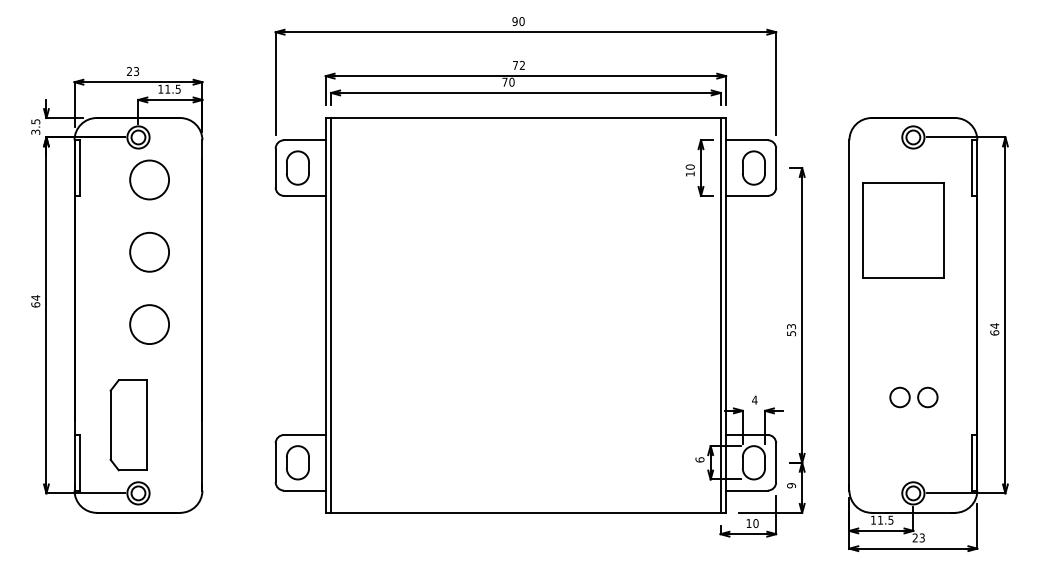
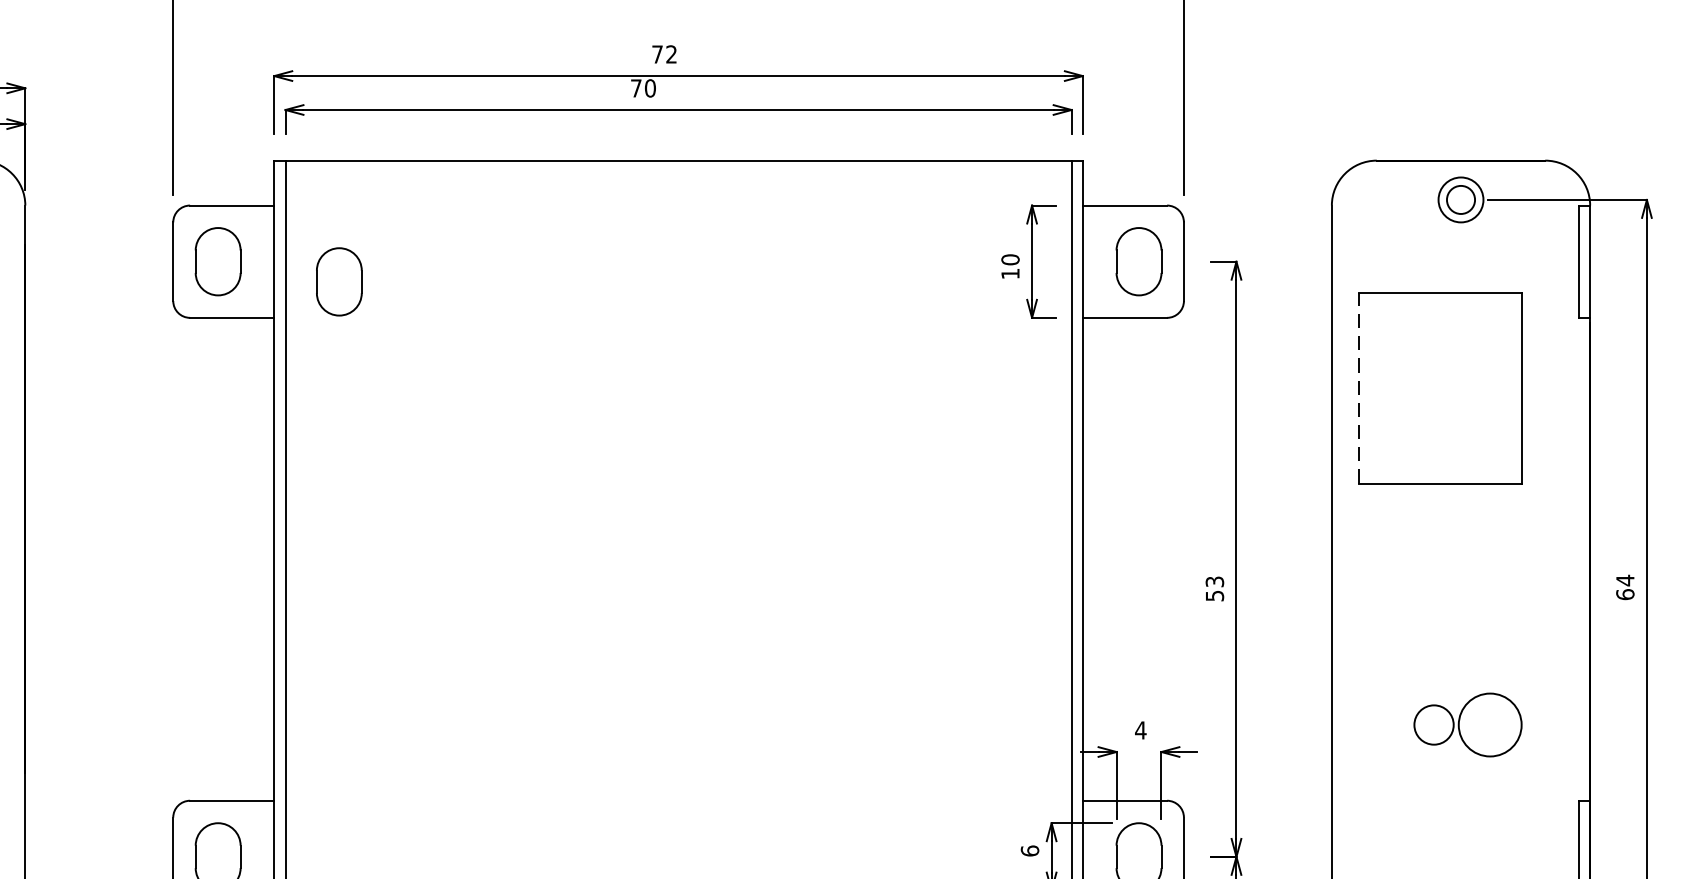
part: (357, 177) -> (338, 280), added
line: (863, 230) -> (1360, 387), solid -> dashed
circle: (927, 397) -> (1489, 725), size x1.6

